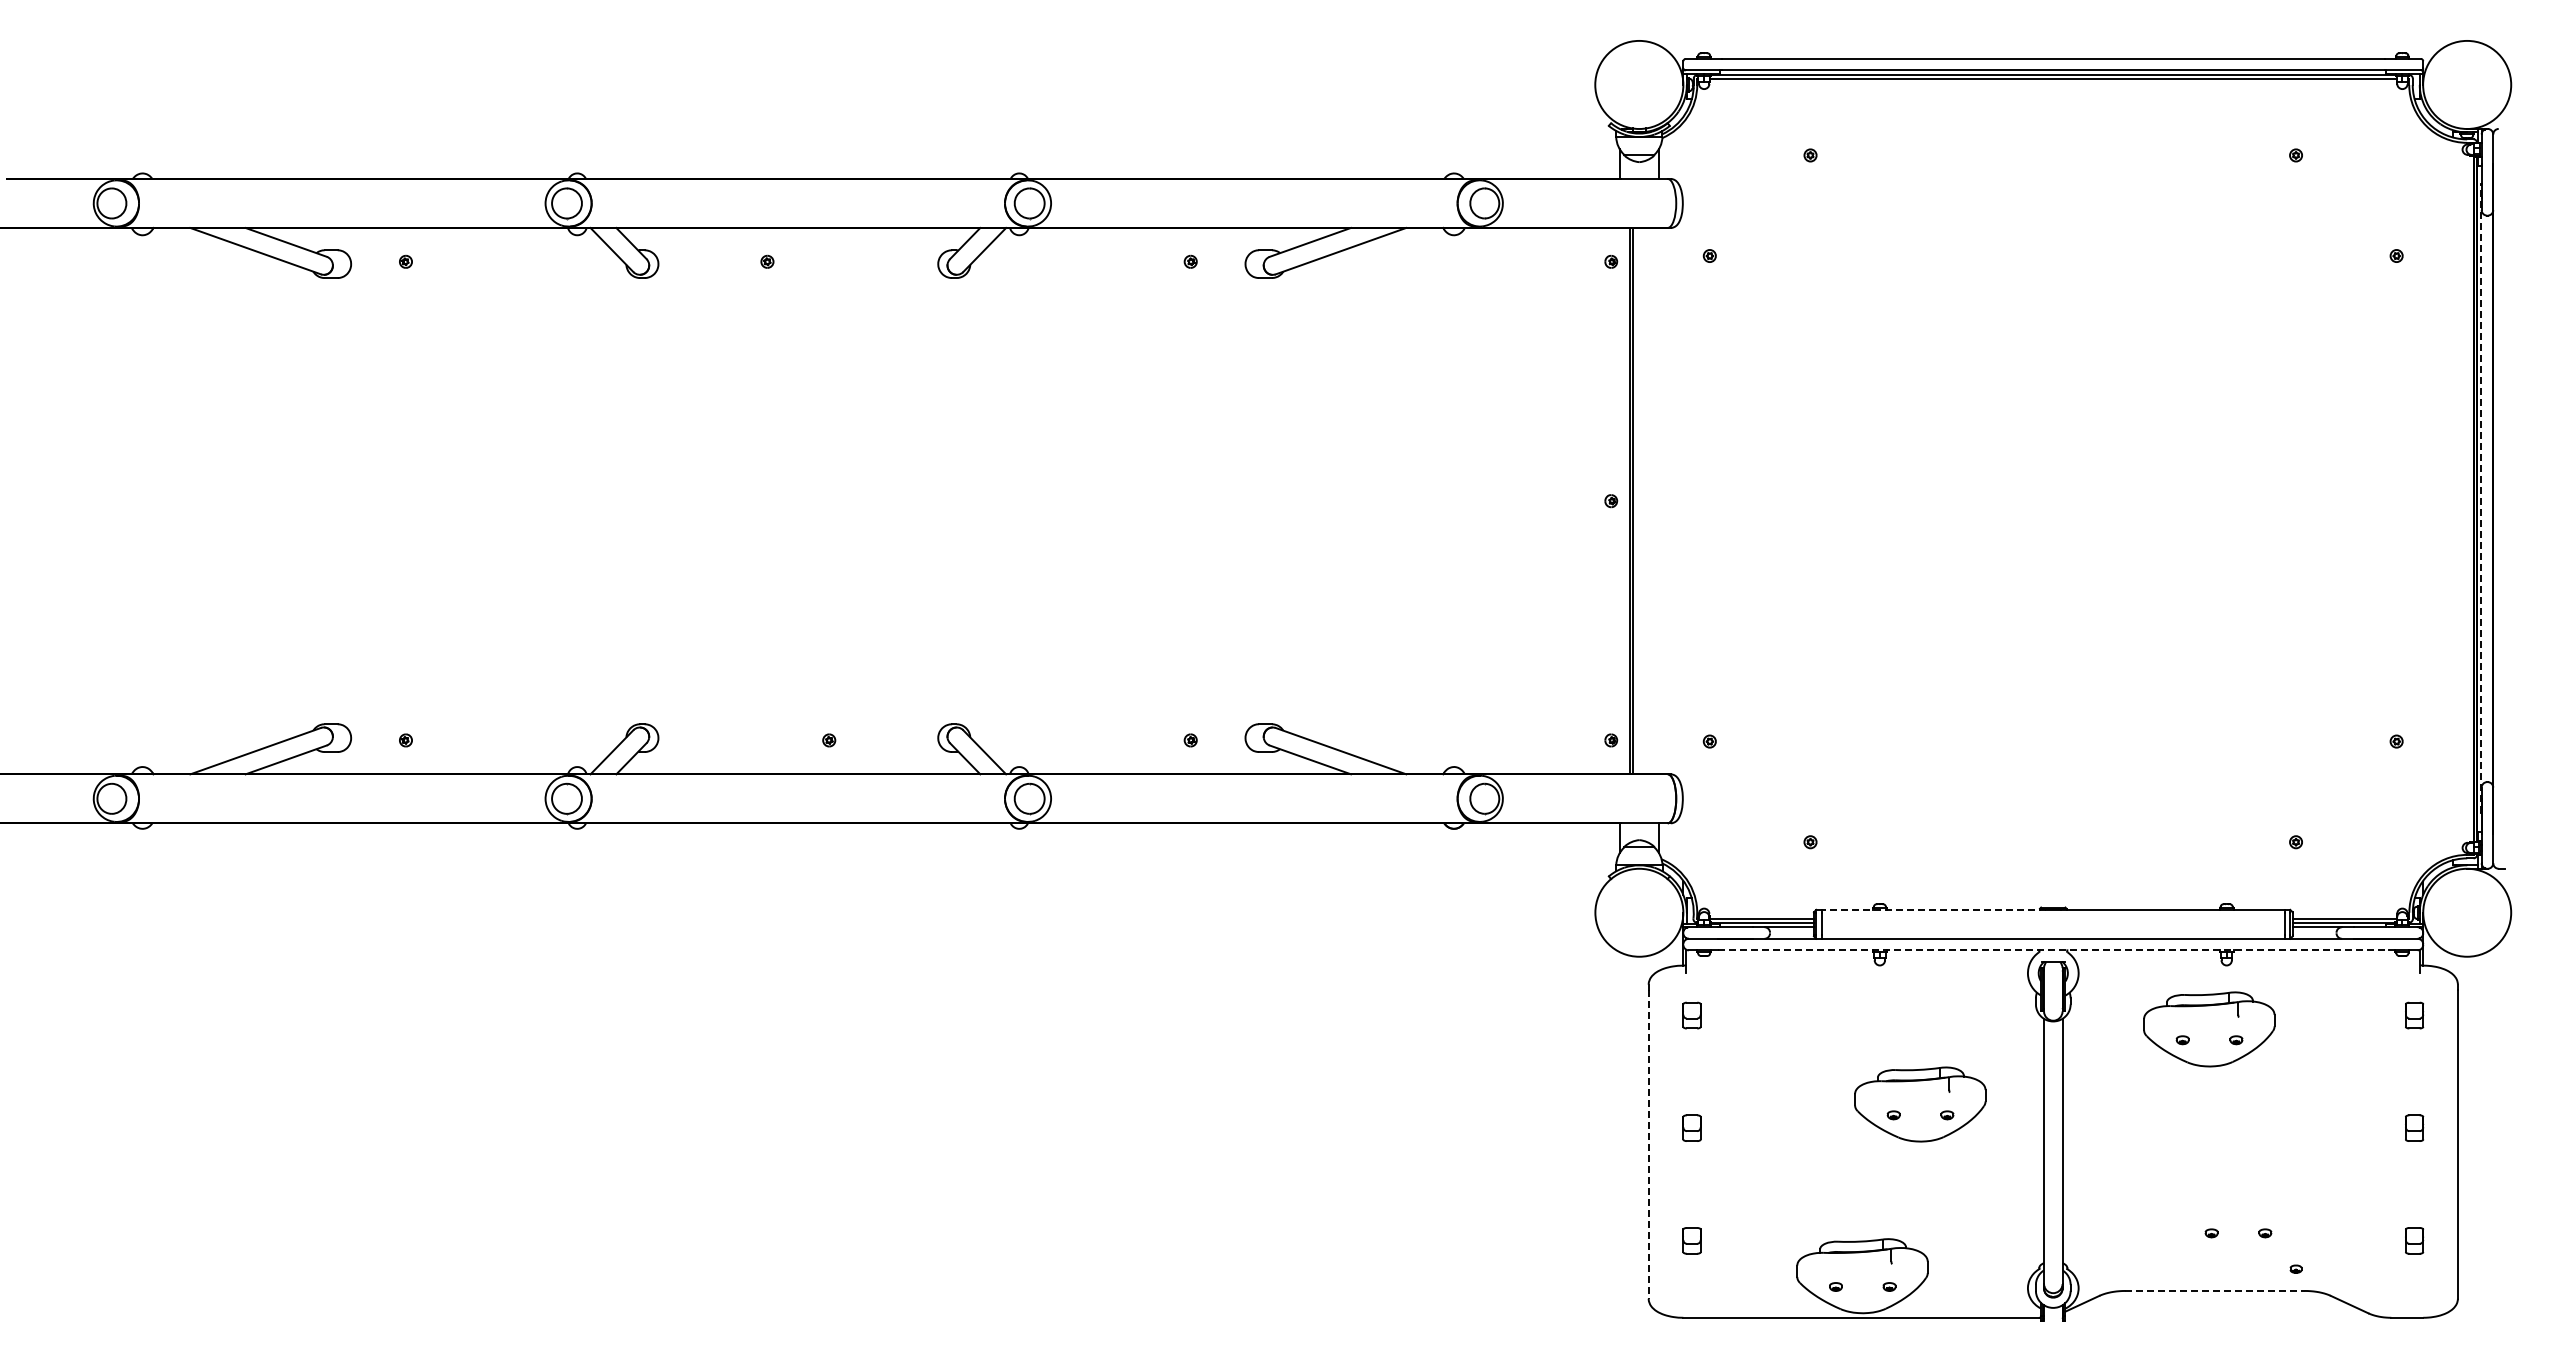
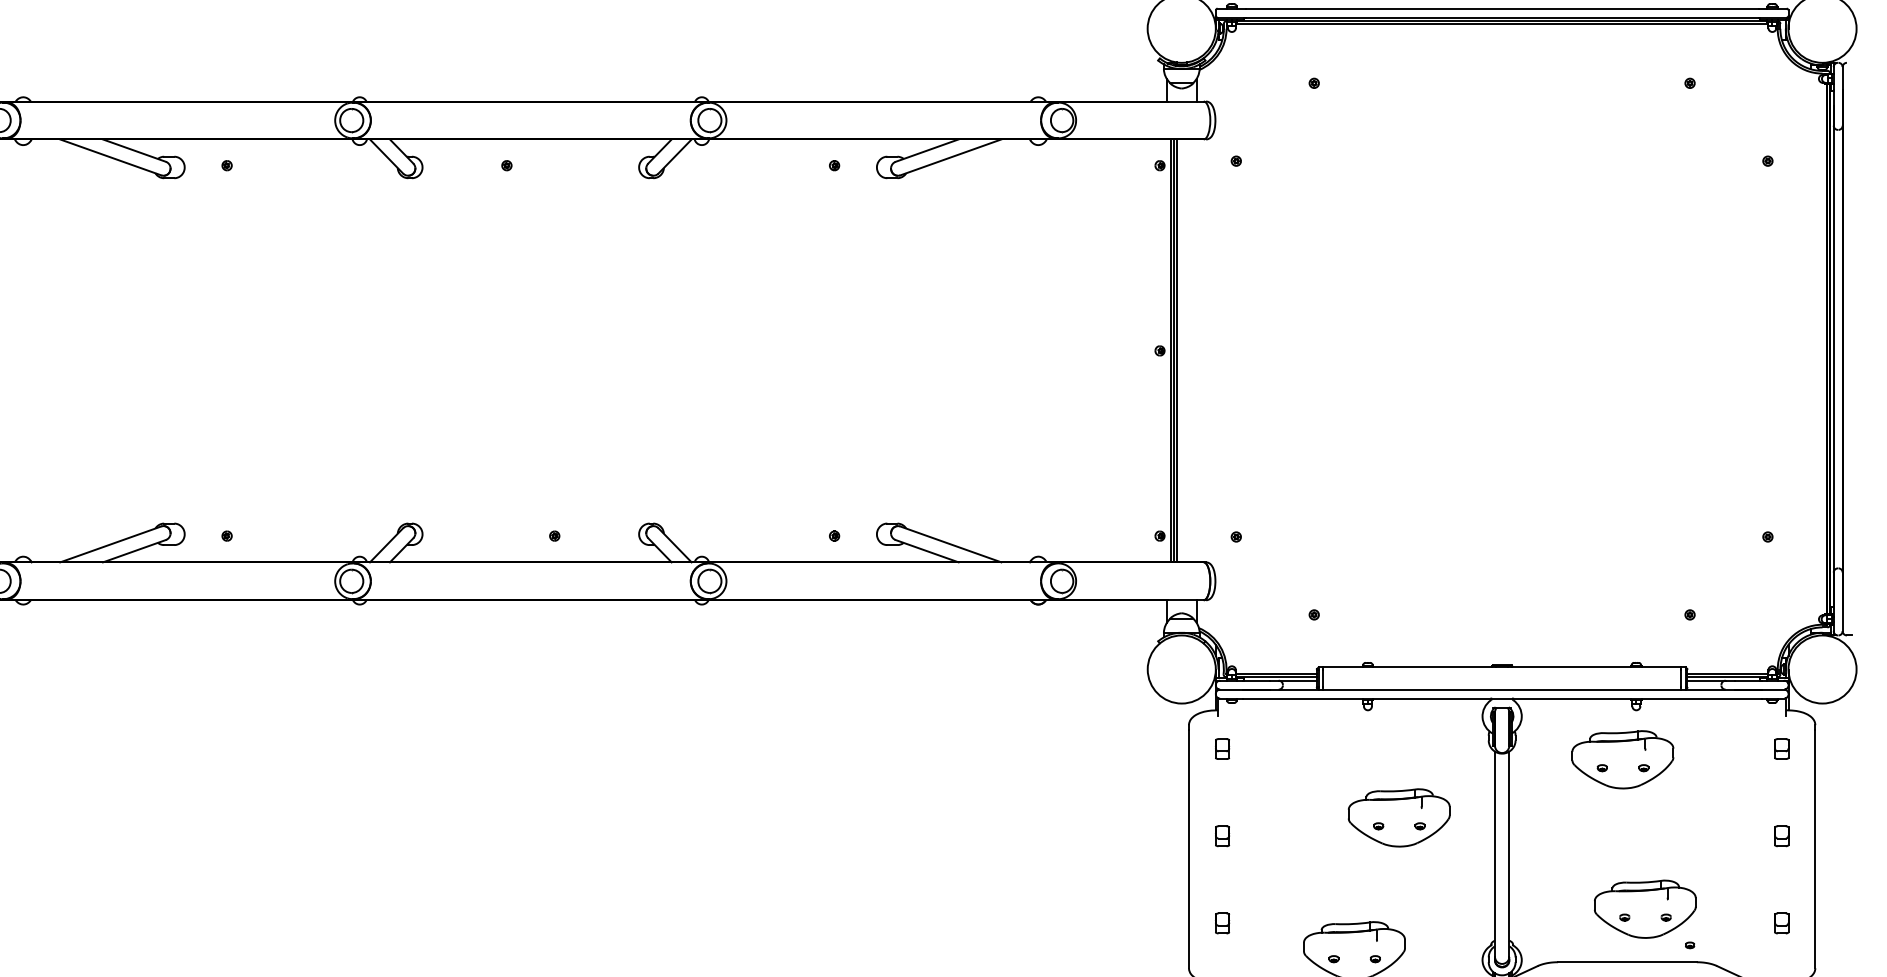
line: (2481, 498) -> (1833, 348), dashed -> solid
line: (1625, 500) -> (1171, 350), added
line: (1933, 909) -> (1409, 666), dashed -> solid
line: (2053, 950) -> (1502, 698), dashed -> solid
line: (1648, 1145) -> (1188, 849), dashed -> solid
part: (2238, 1222) -> (1645, 909), added
line: (2215, 1290) -> (1627, 961), dashed -> solid

